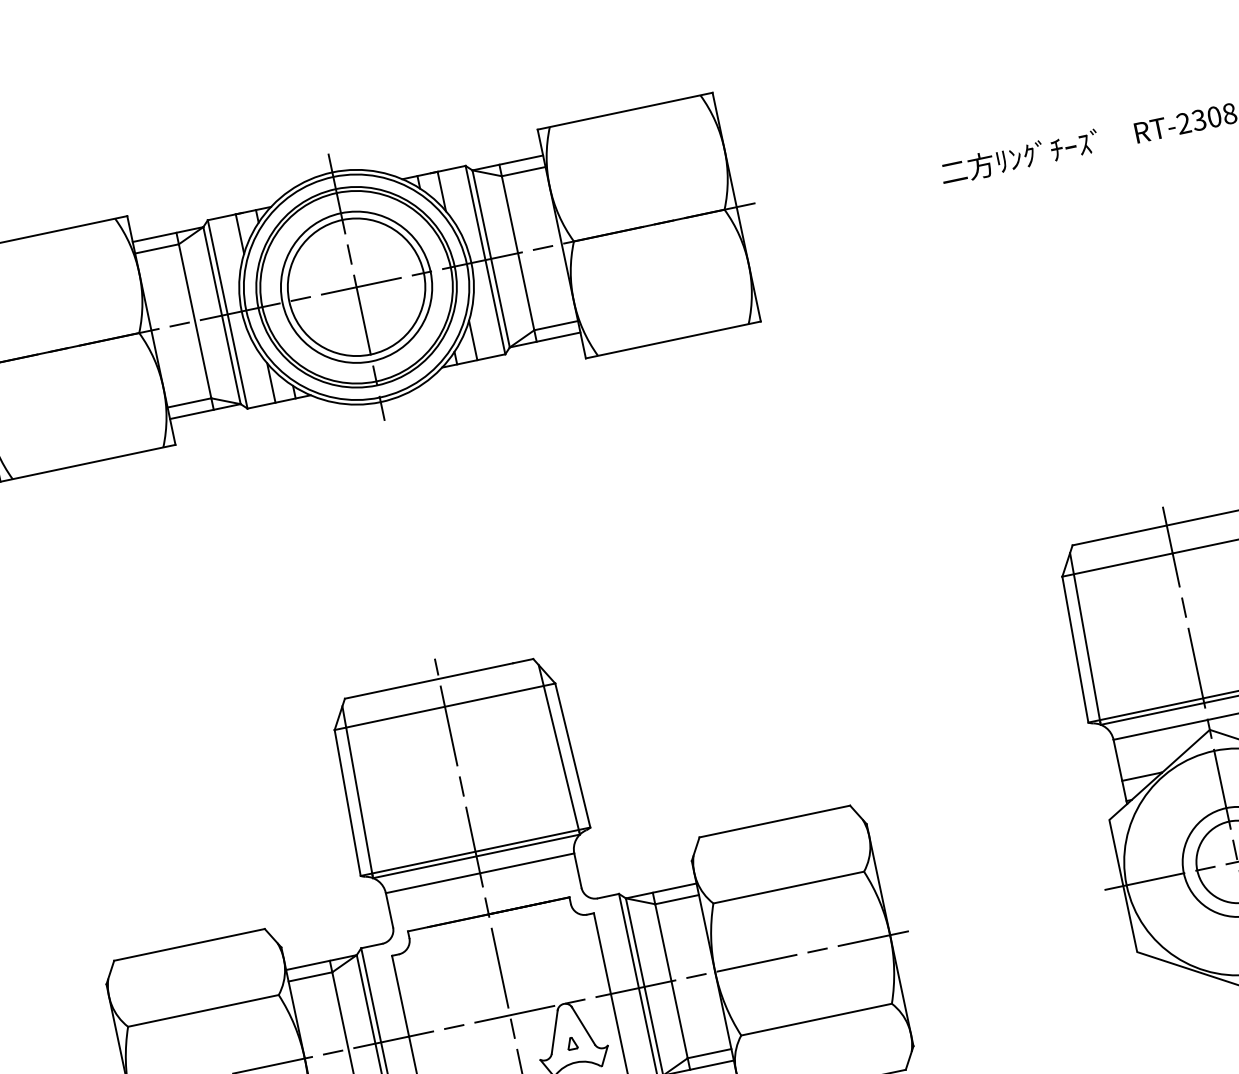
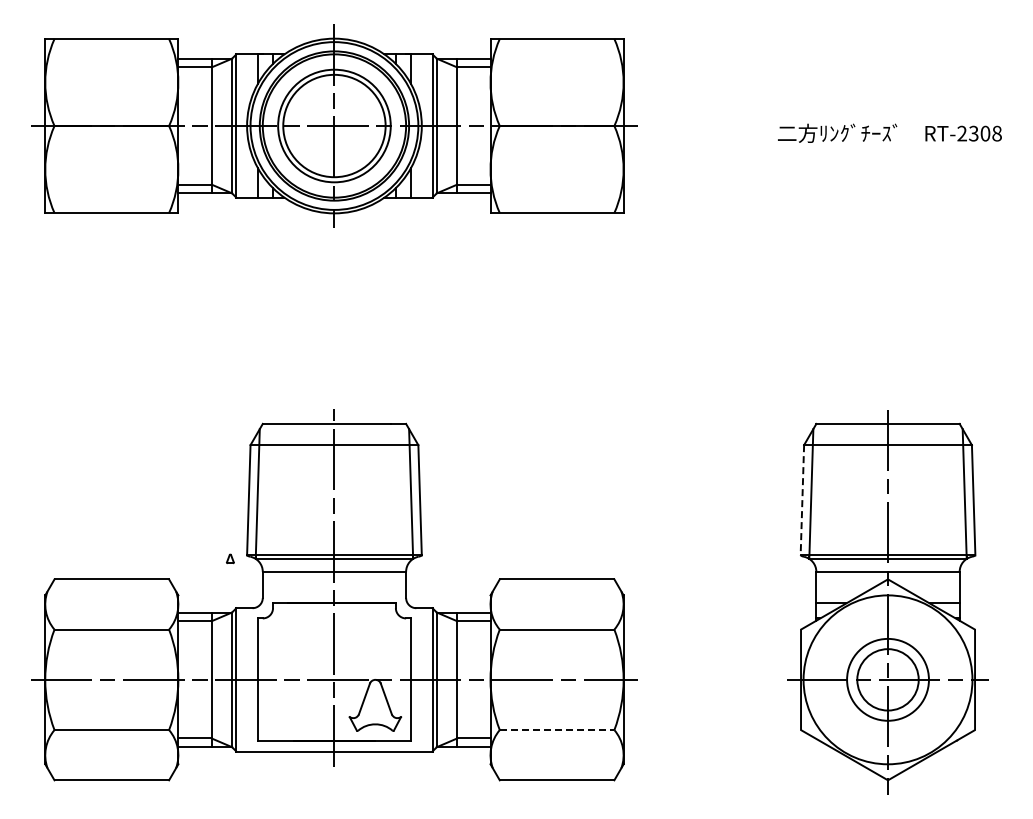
line: (1075, 649) -> (802, 500), solid -> dashed
line: (817, 1020) -> (557, 730), solid -> dashed
part: (572, 1042) -> (230, 558), moved

